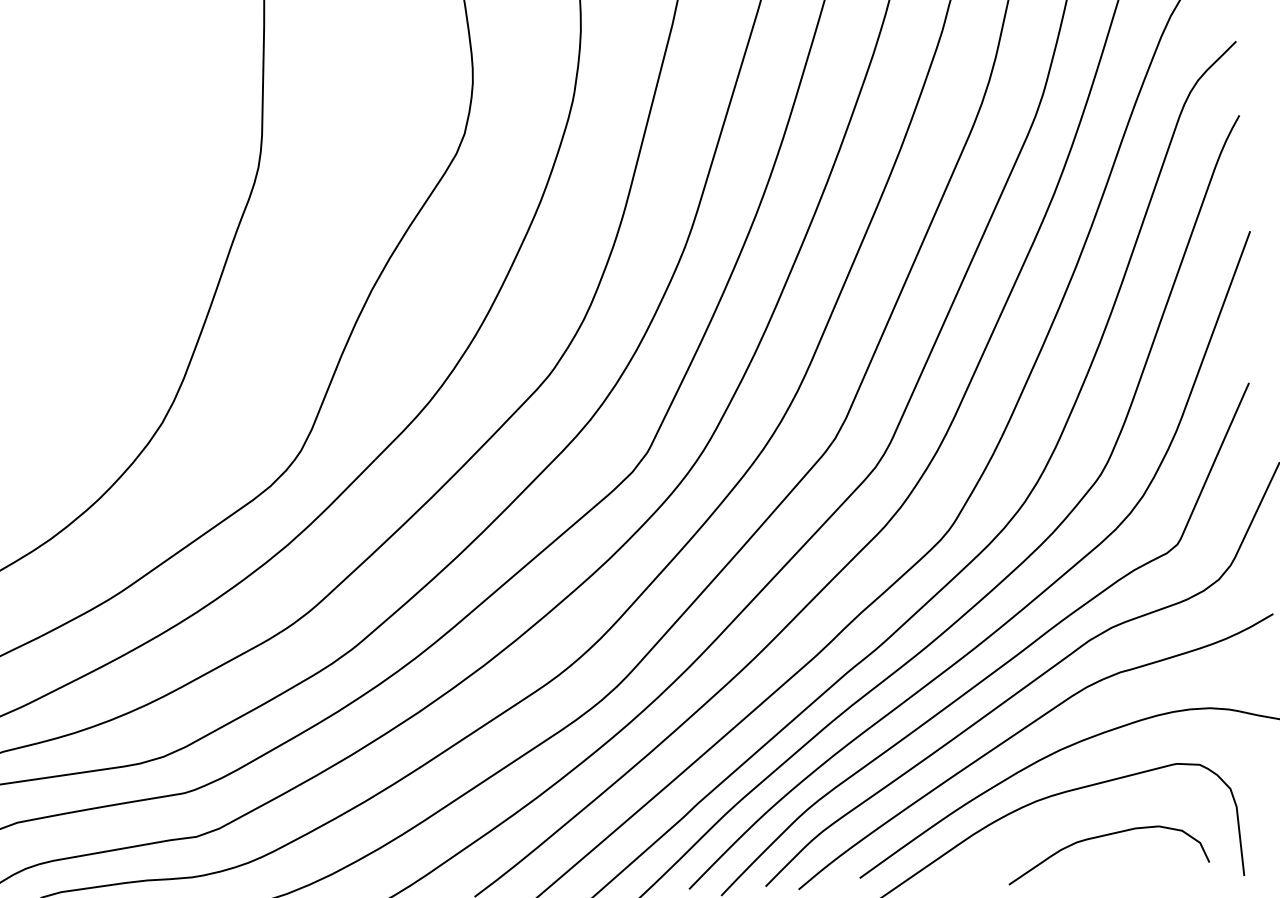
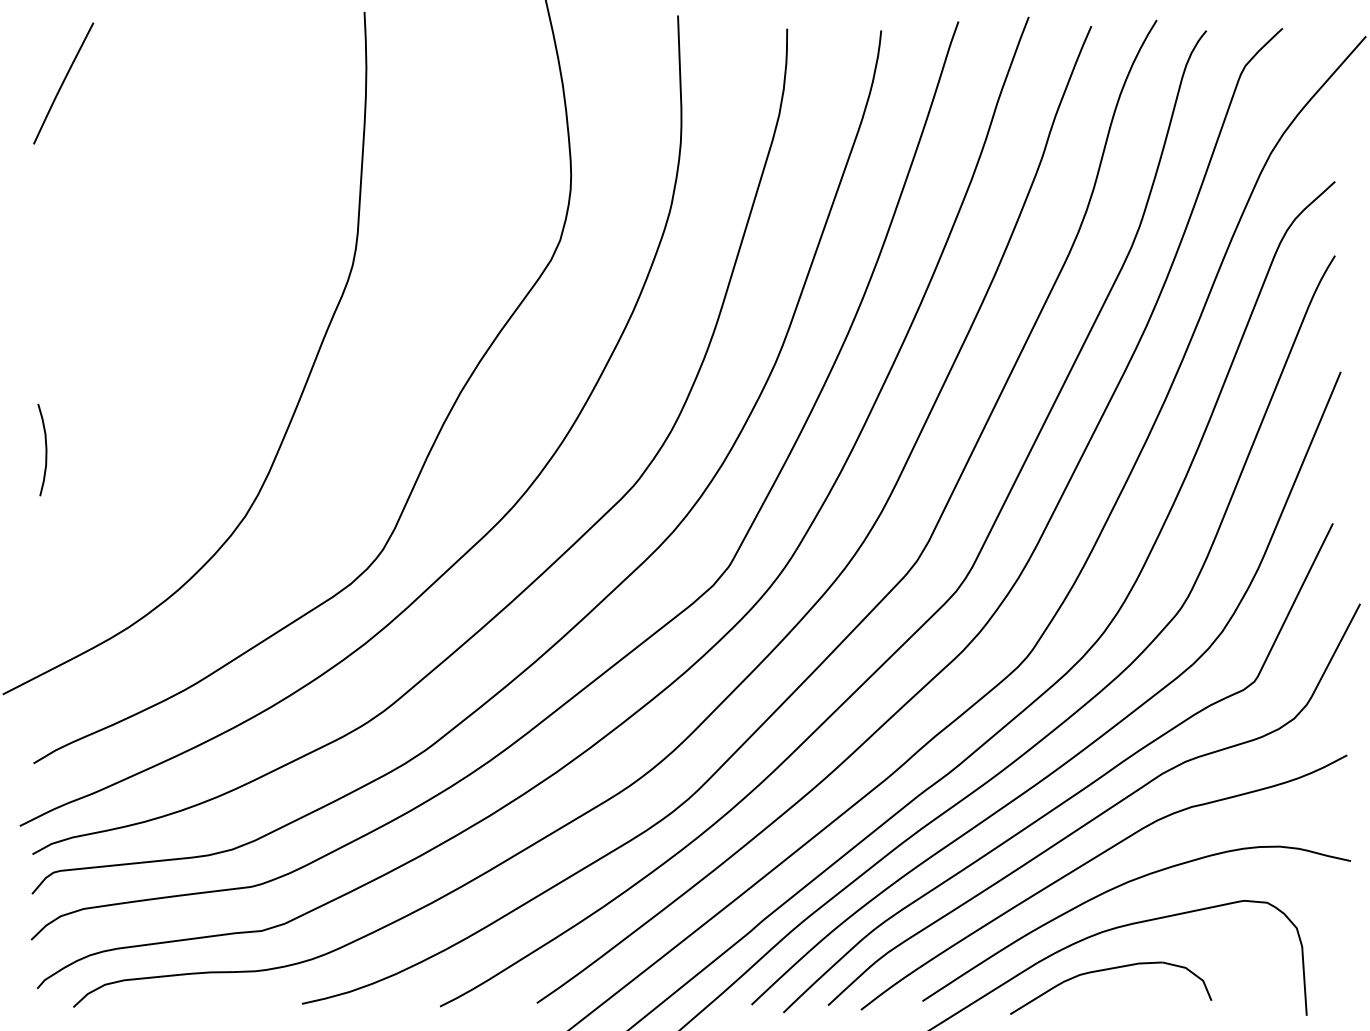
part: (1104, 836) -> (1107, 970), moved

